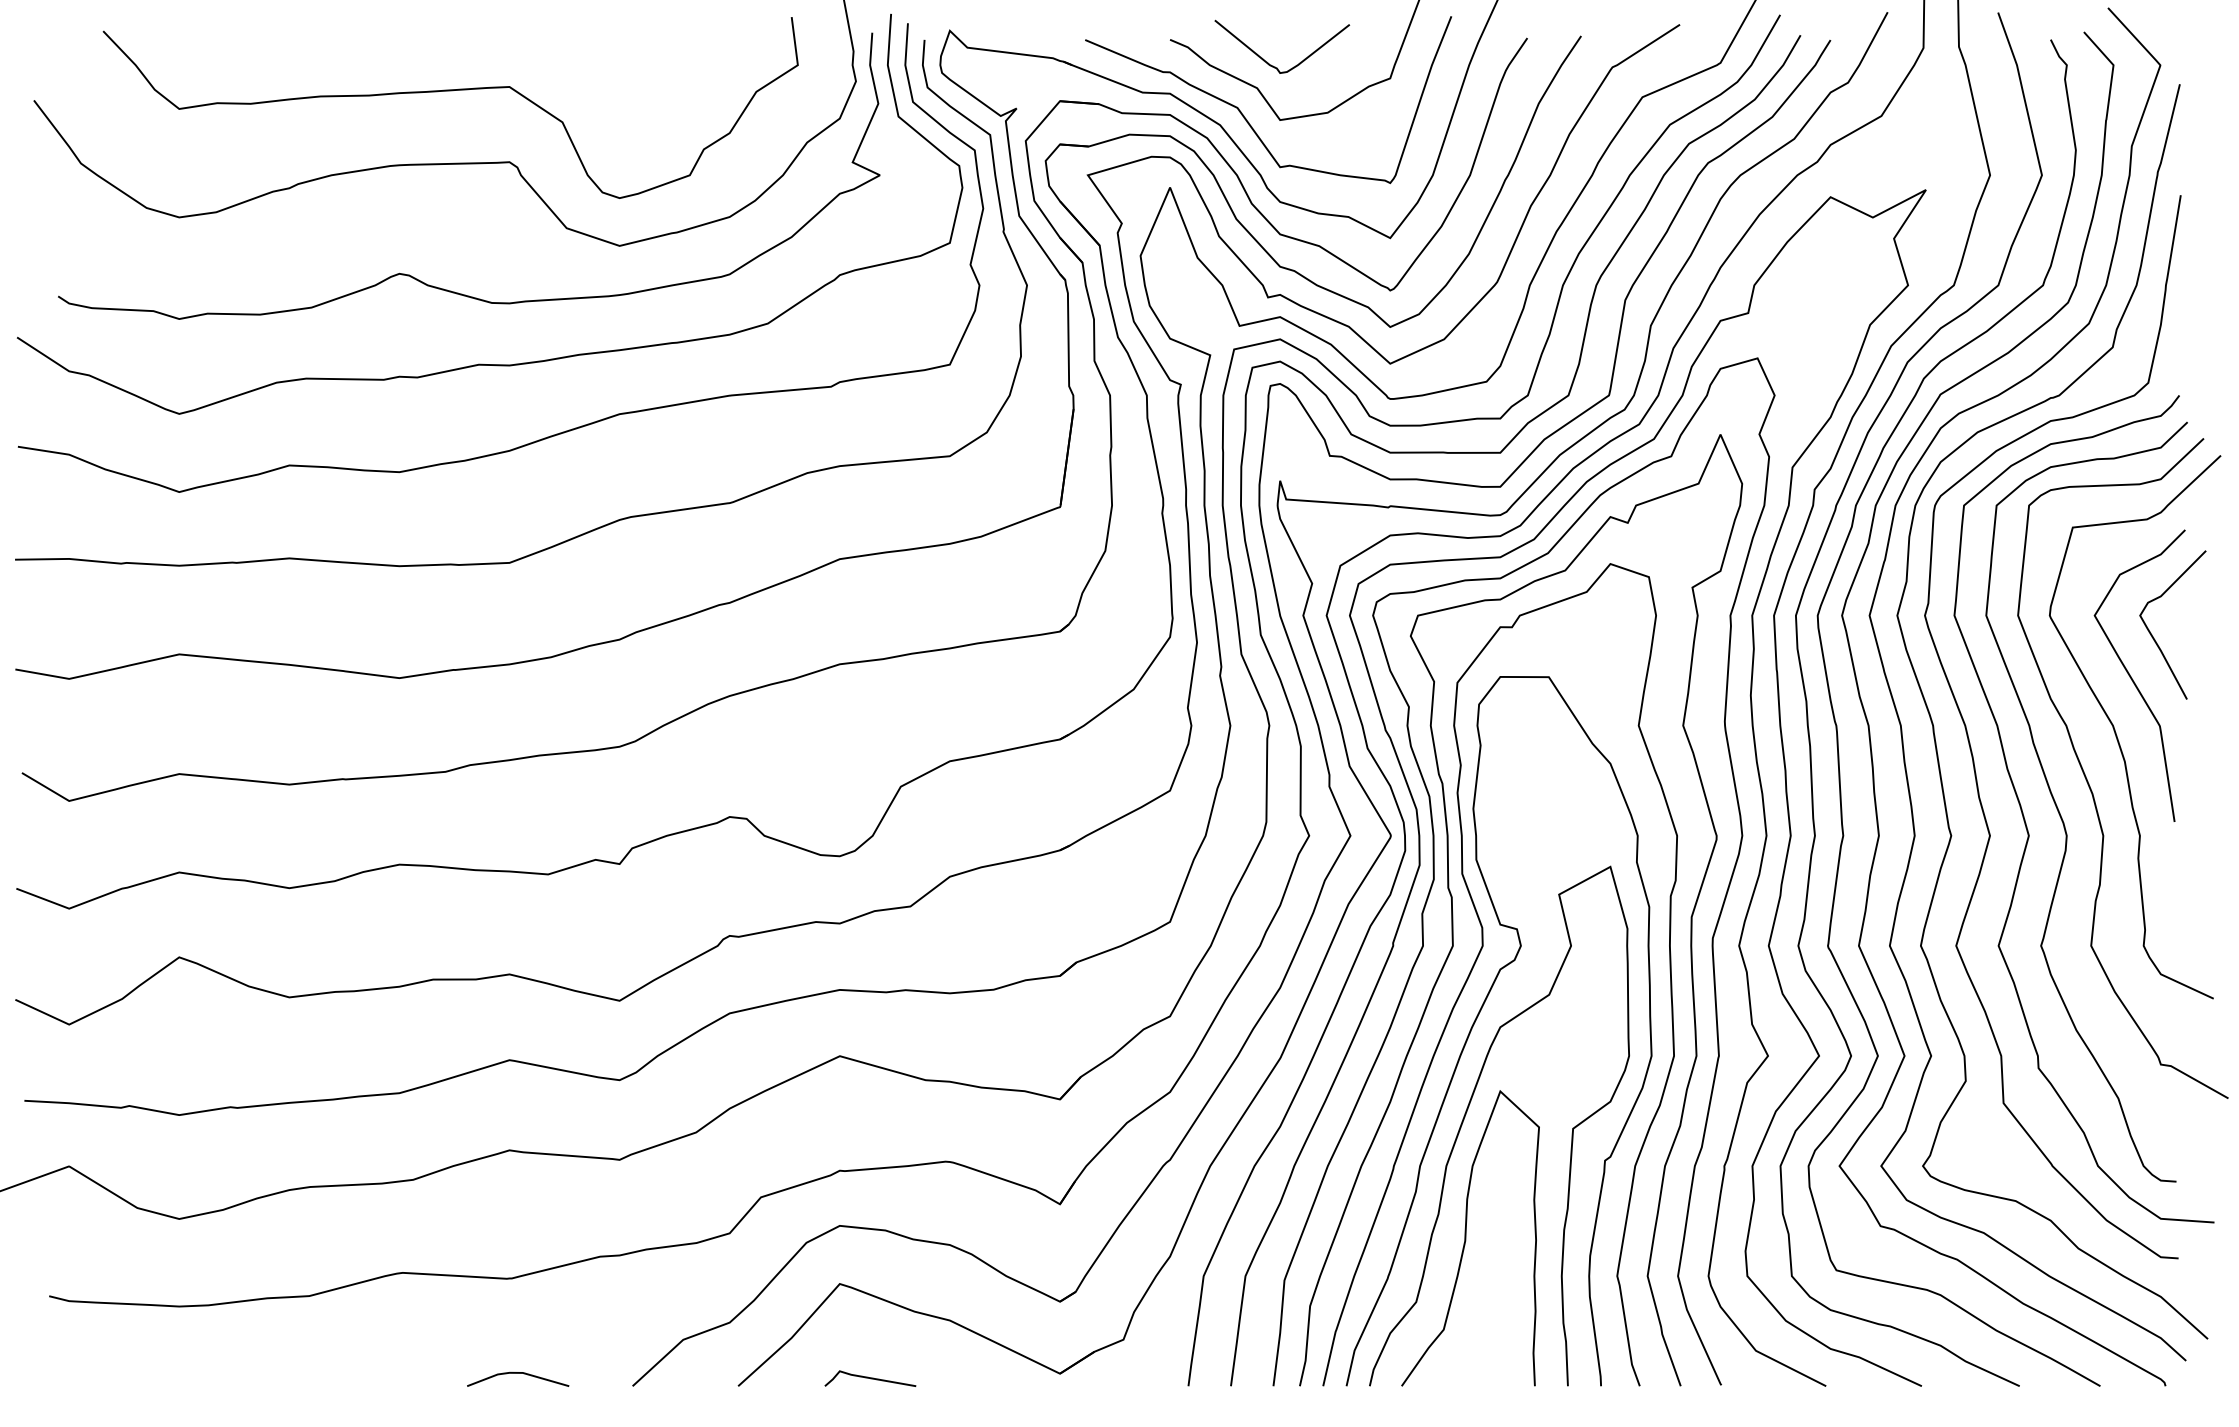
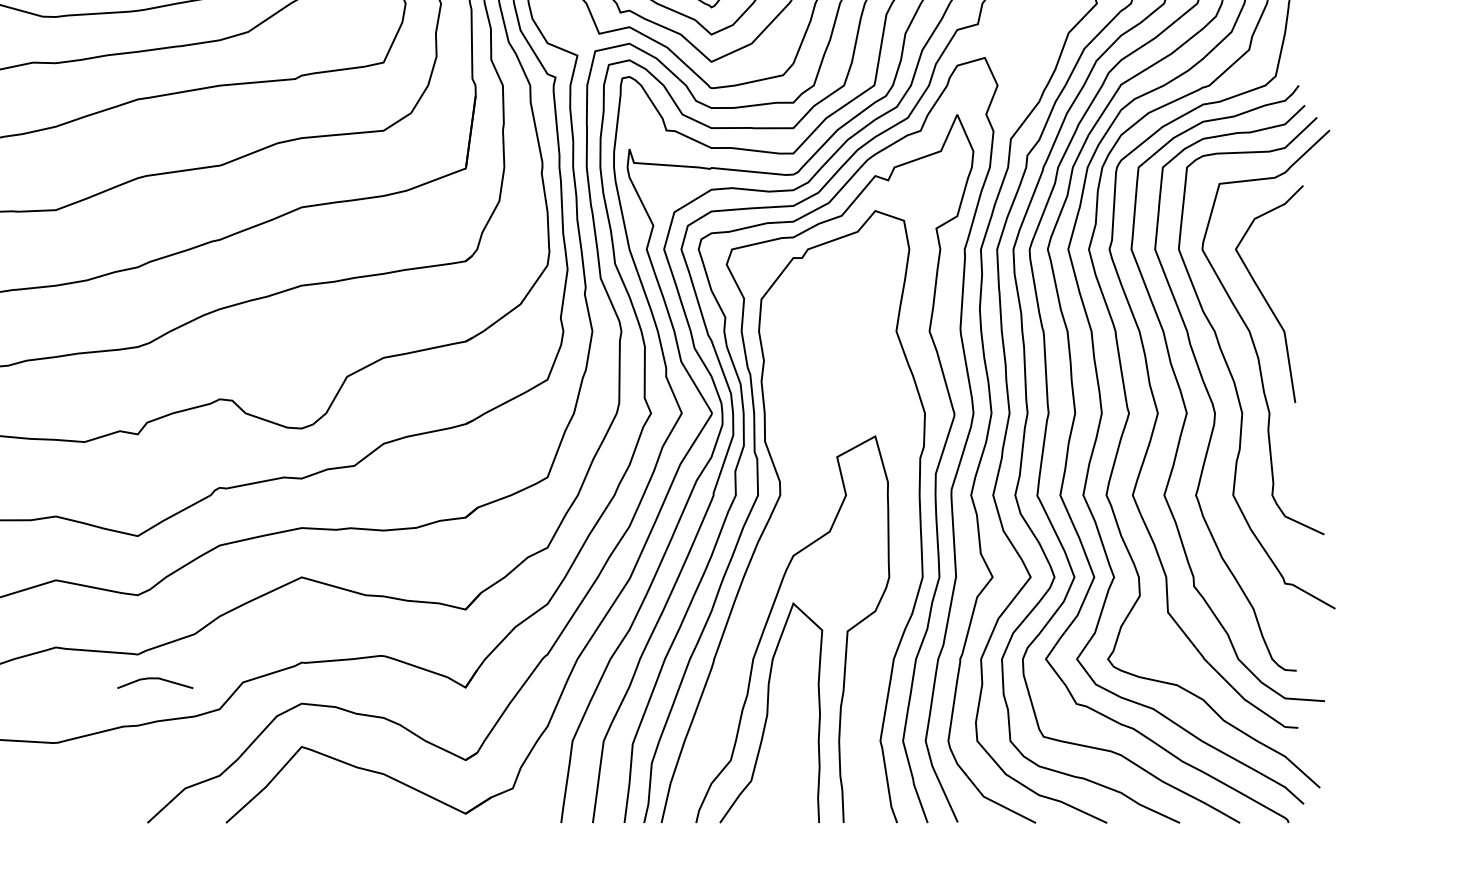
curve: (2152, 634) -> (1278, 263), removed
curve: (1476, 1020) -> (775, 550), removed
line: (518, 1373) -> (155, 678), moved
line: (870, 1378) -> (324, 817), removed

